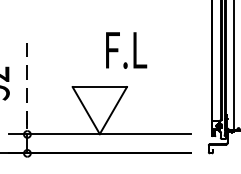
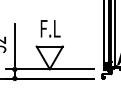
text: (126, 49) -> (50, 28), moved
line: (26, 82) -> (14, 44), dashed -> solid

